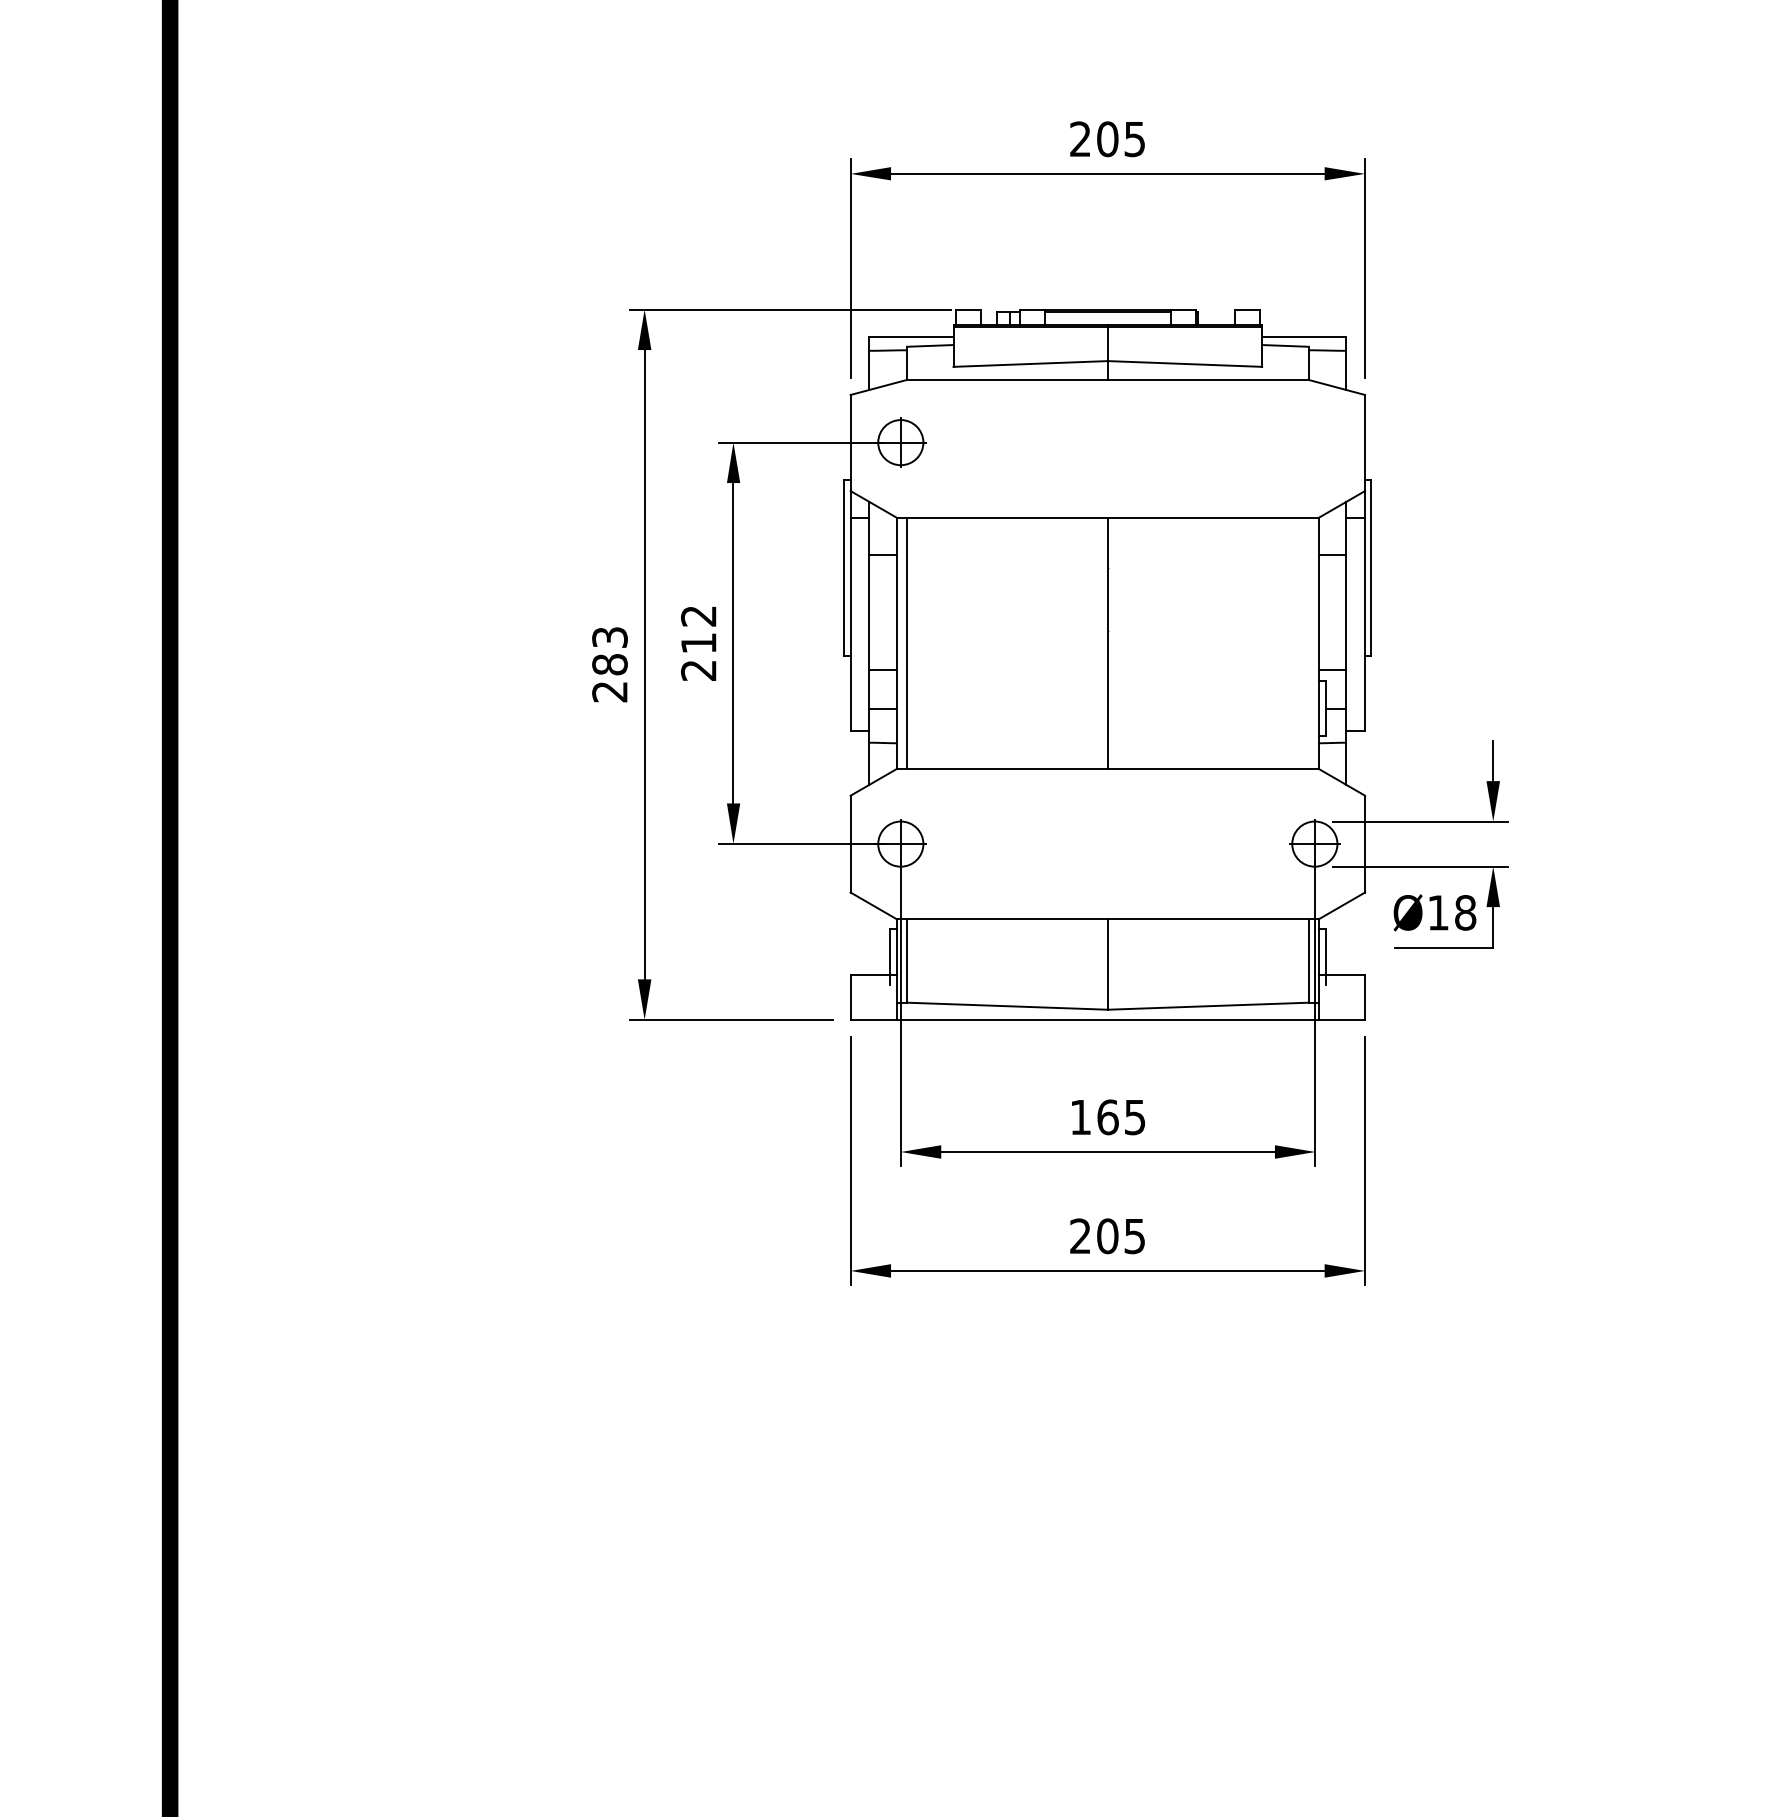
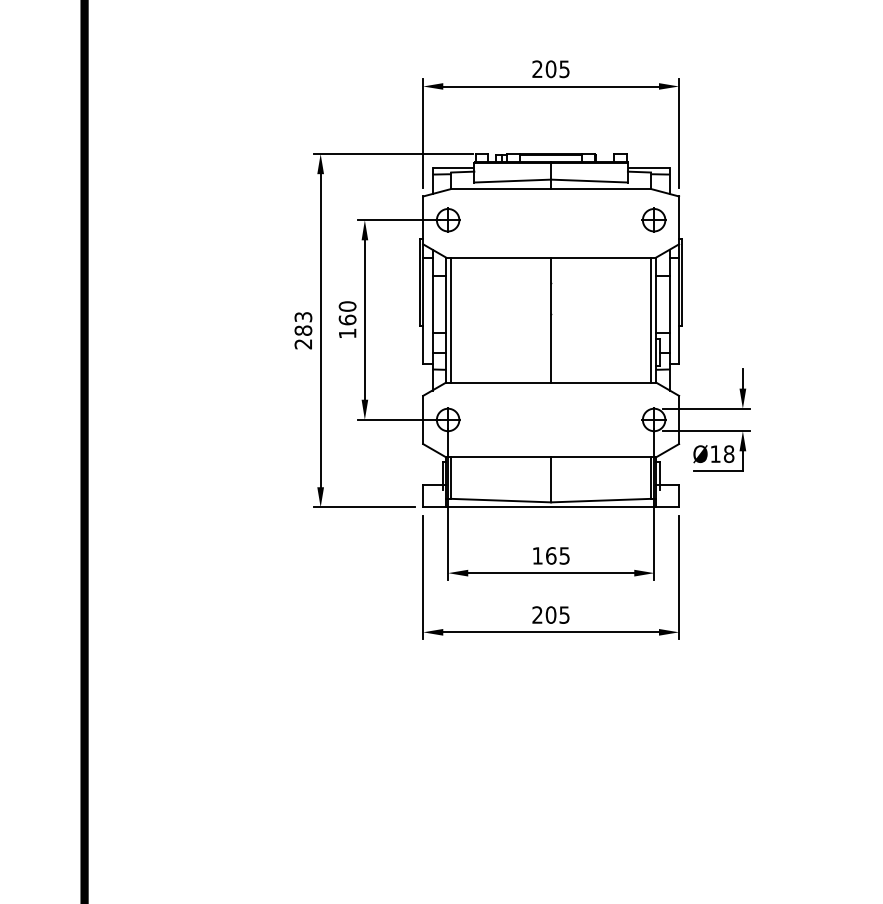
part: (1313, 441) -> (653, 219), added
text: (698, 642) -> (347, 319), 212 -> 160
line: (1309, 642) -> (651, 319), added

